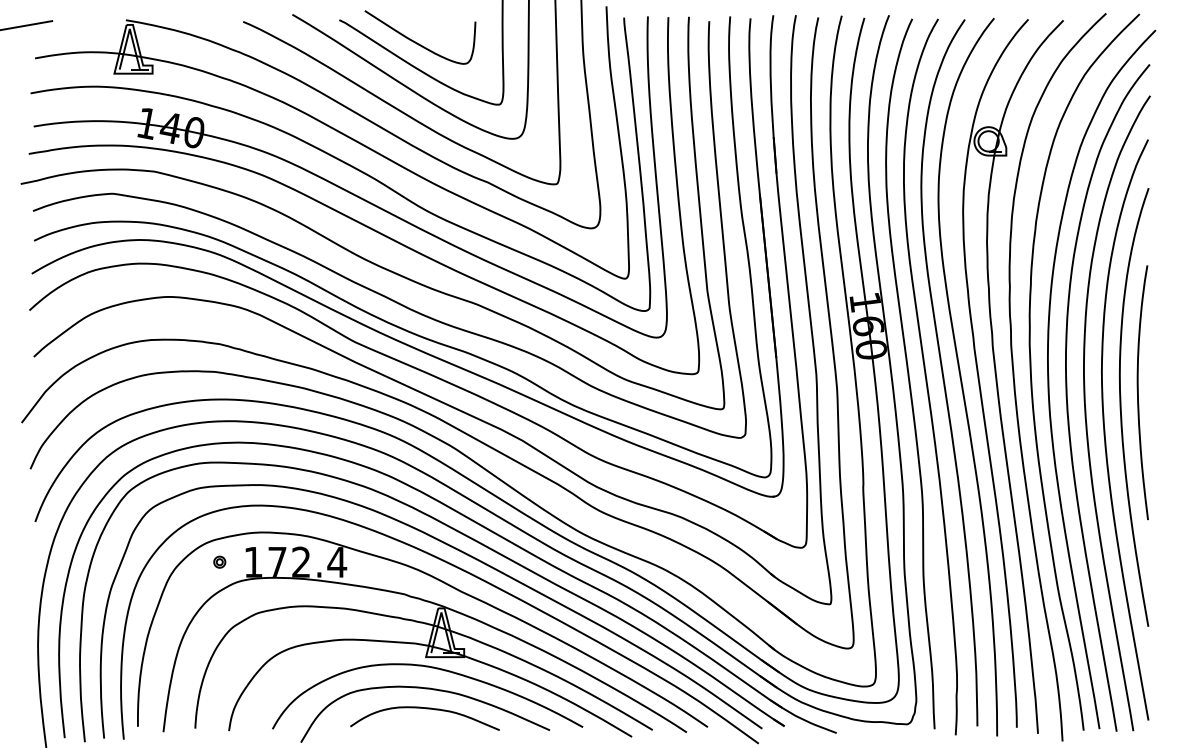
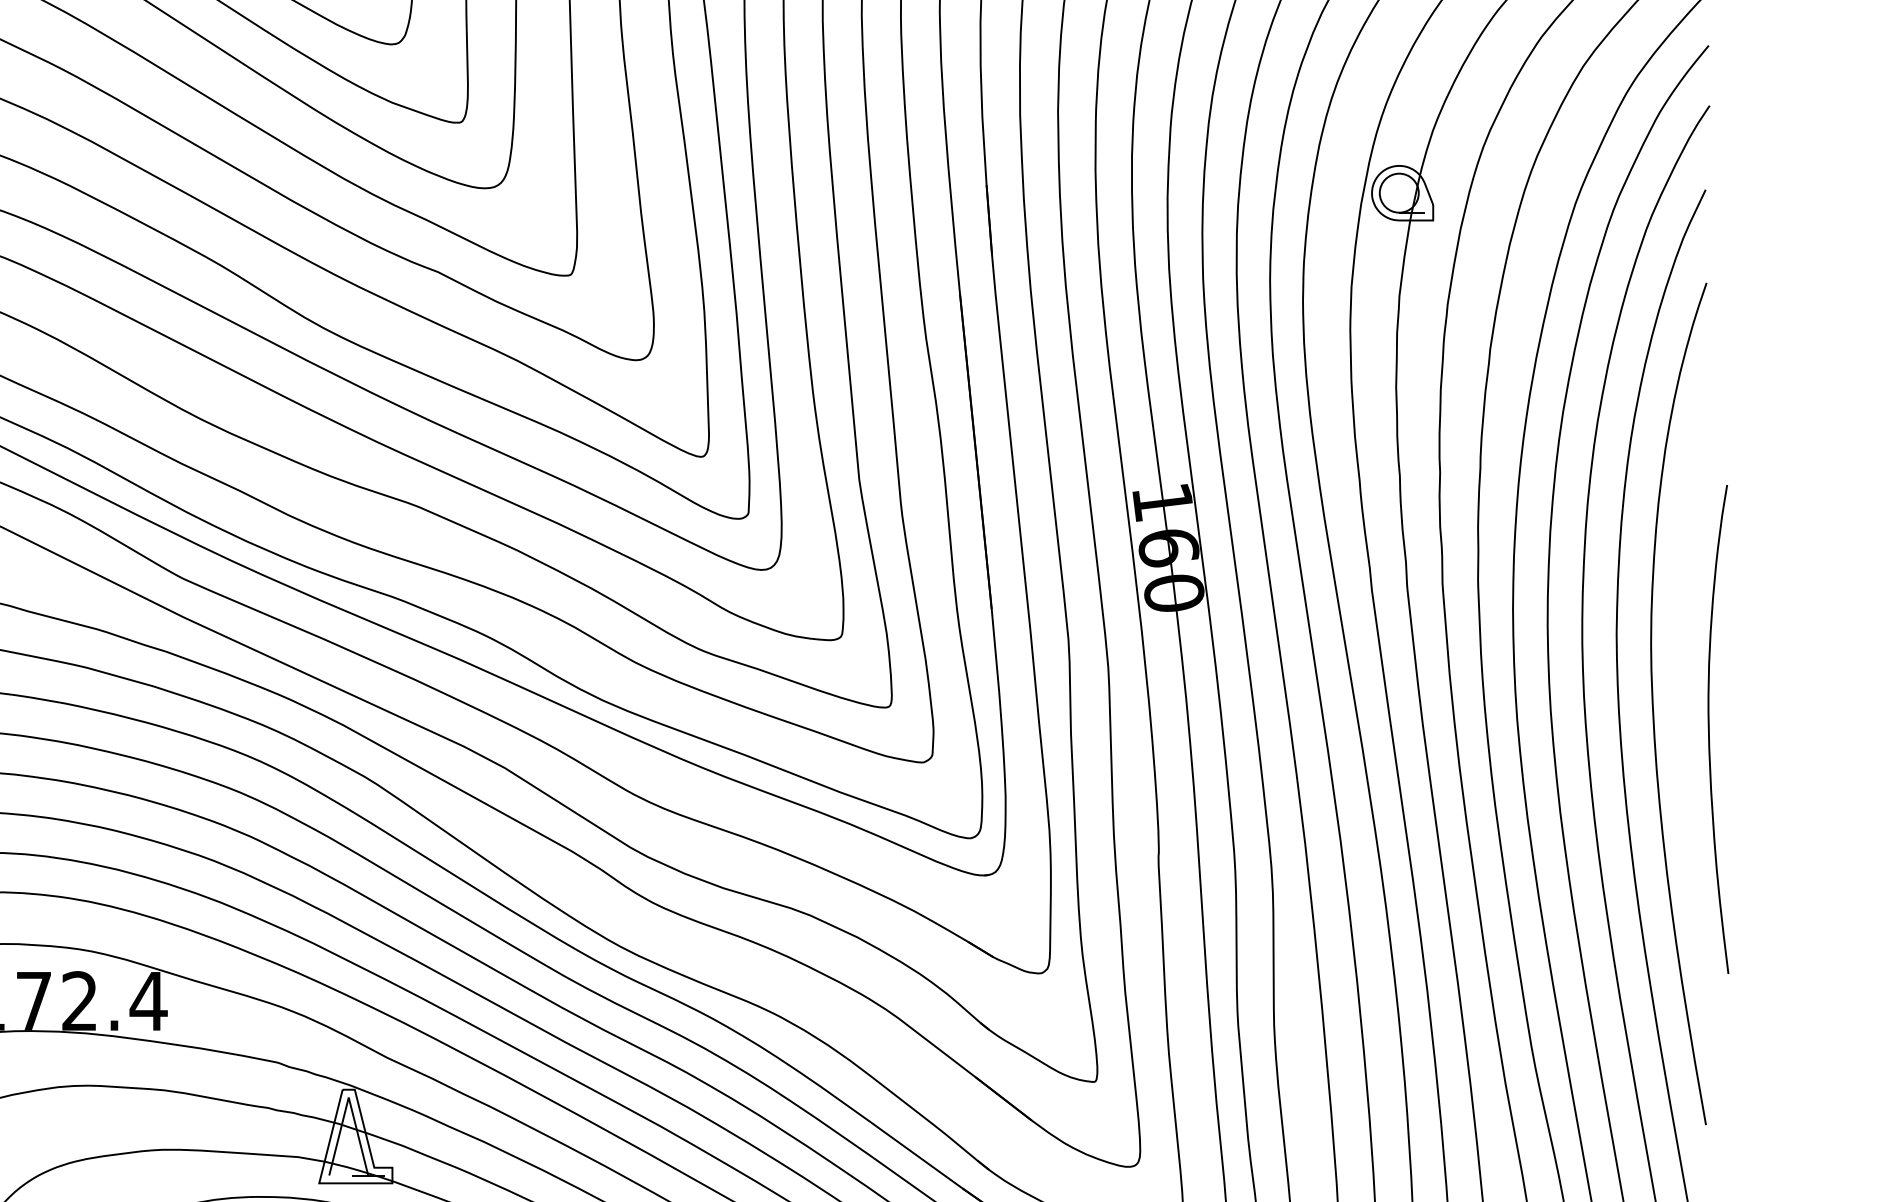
curve: (1138, 392) -> (1710, 729), moved

